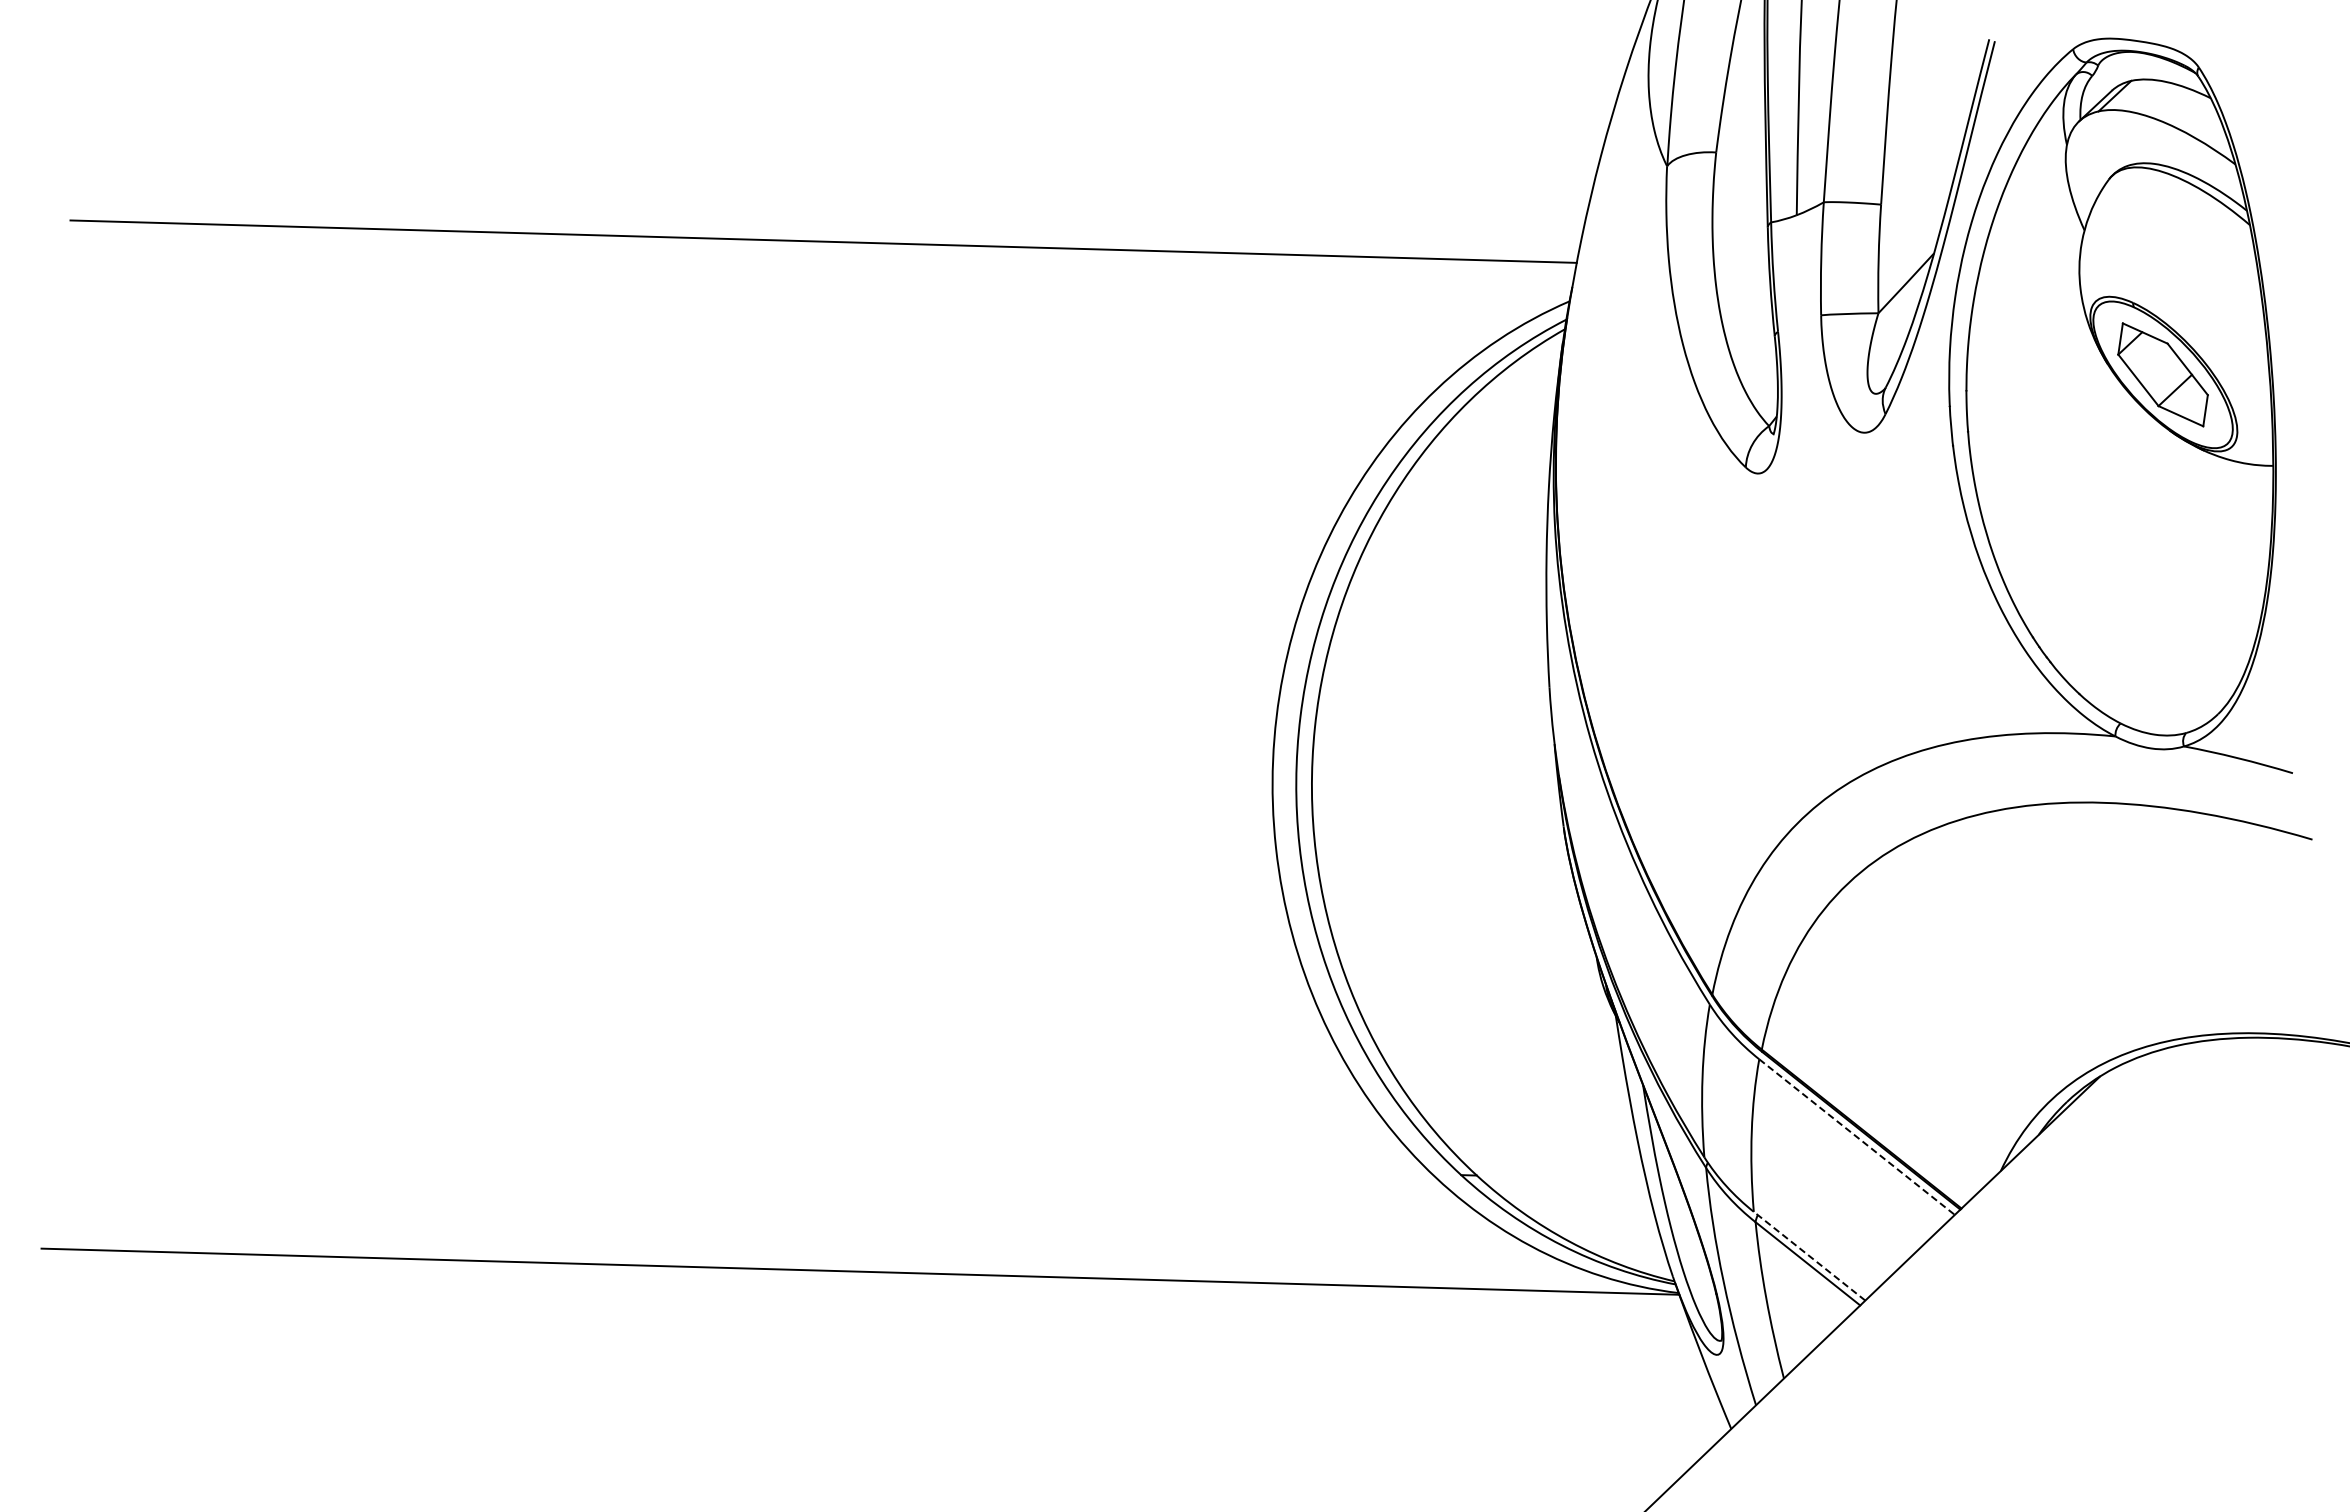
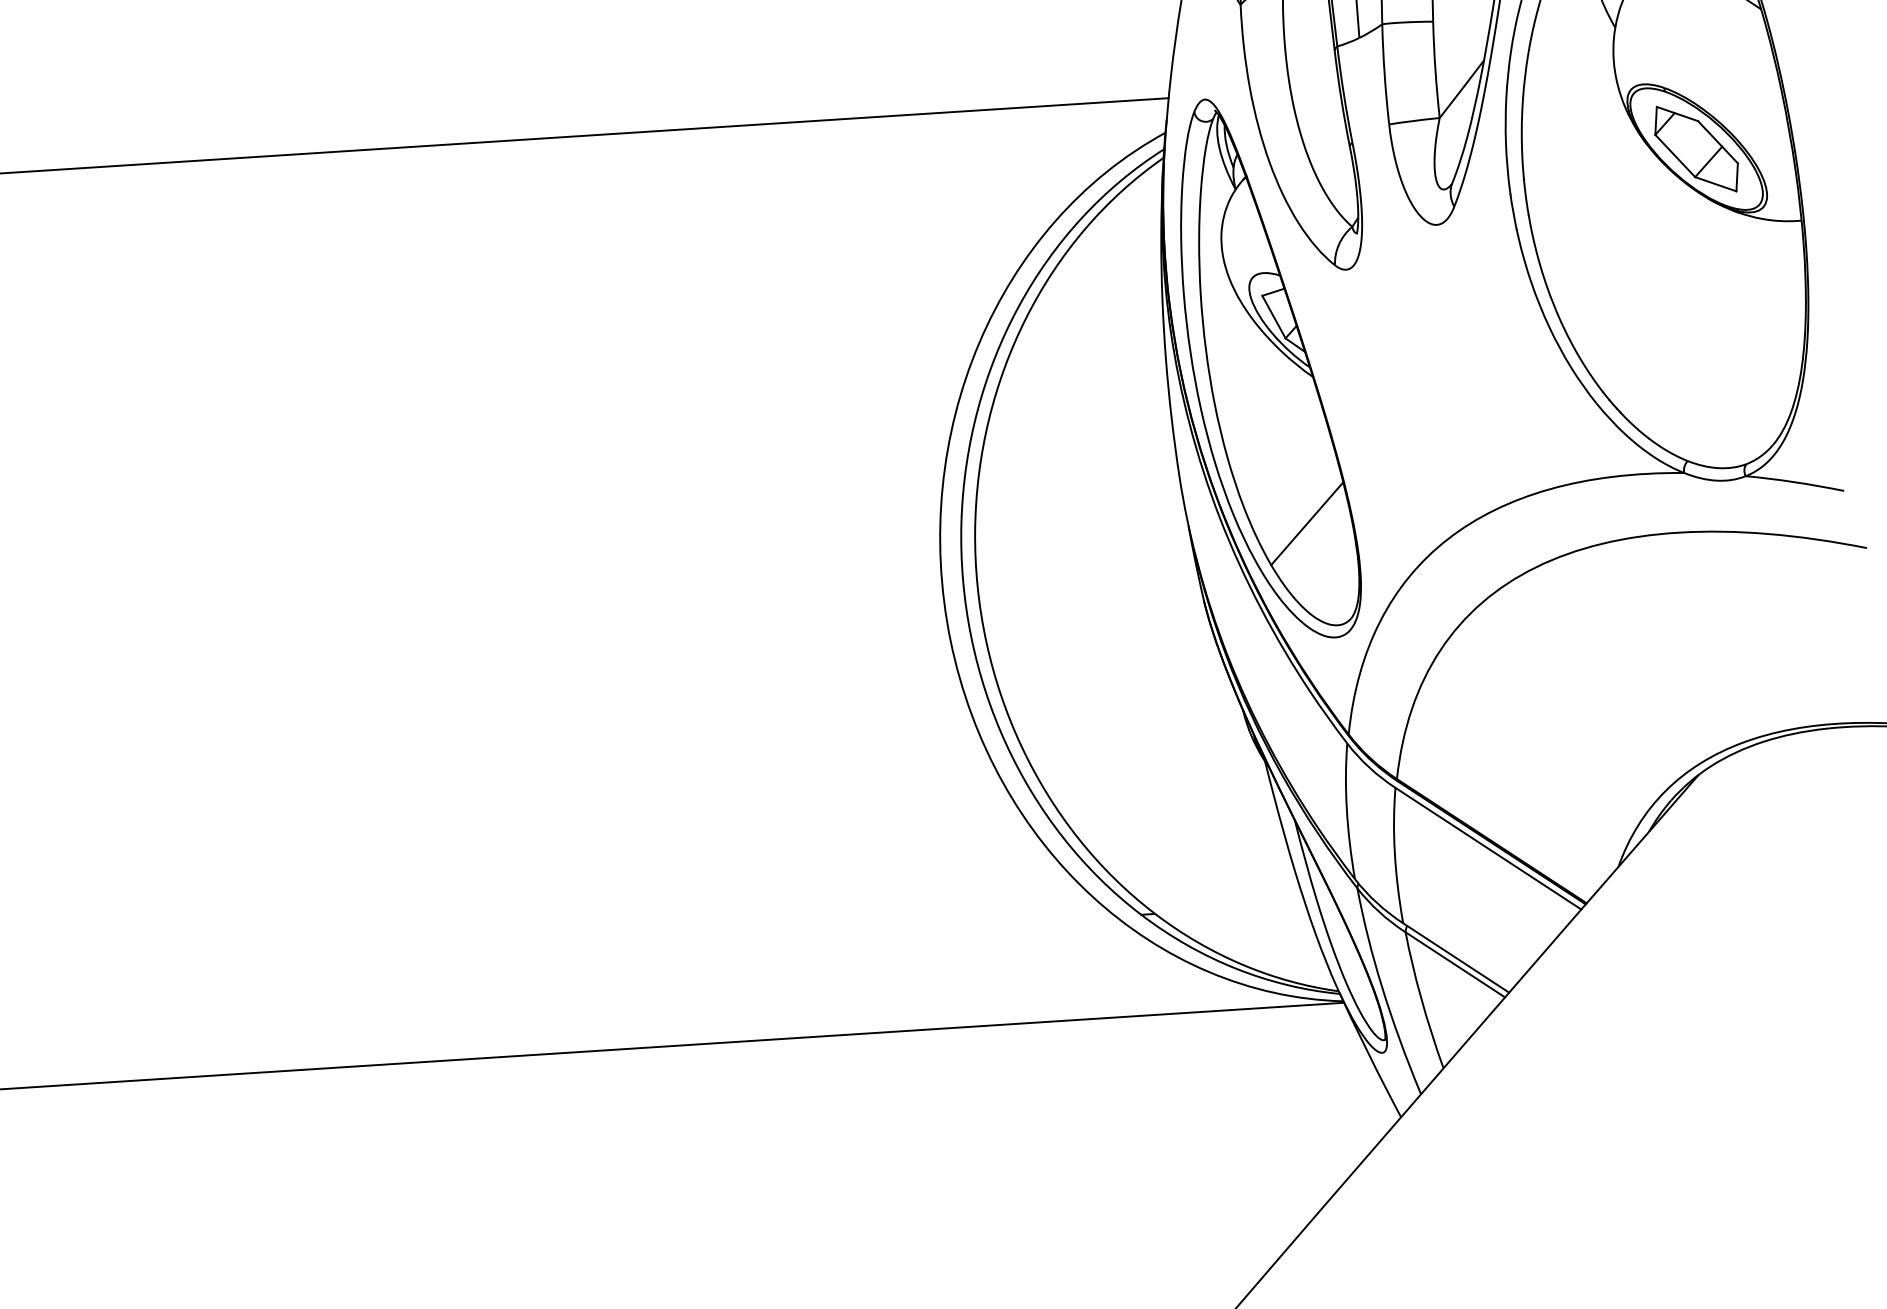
part: (1657, 576) -> (1265, 369), added
line: (1857, 1137) -> (1488, 849), dashed -> solid
line: (1809, 1255) -> (1456, 957), dashed -> solid

